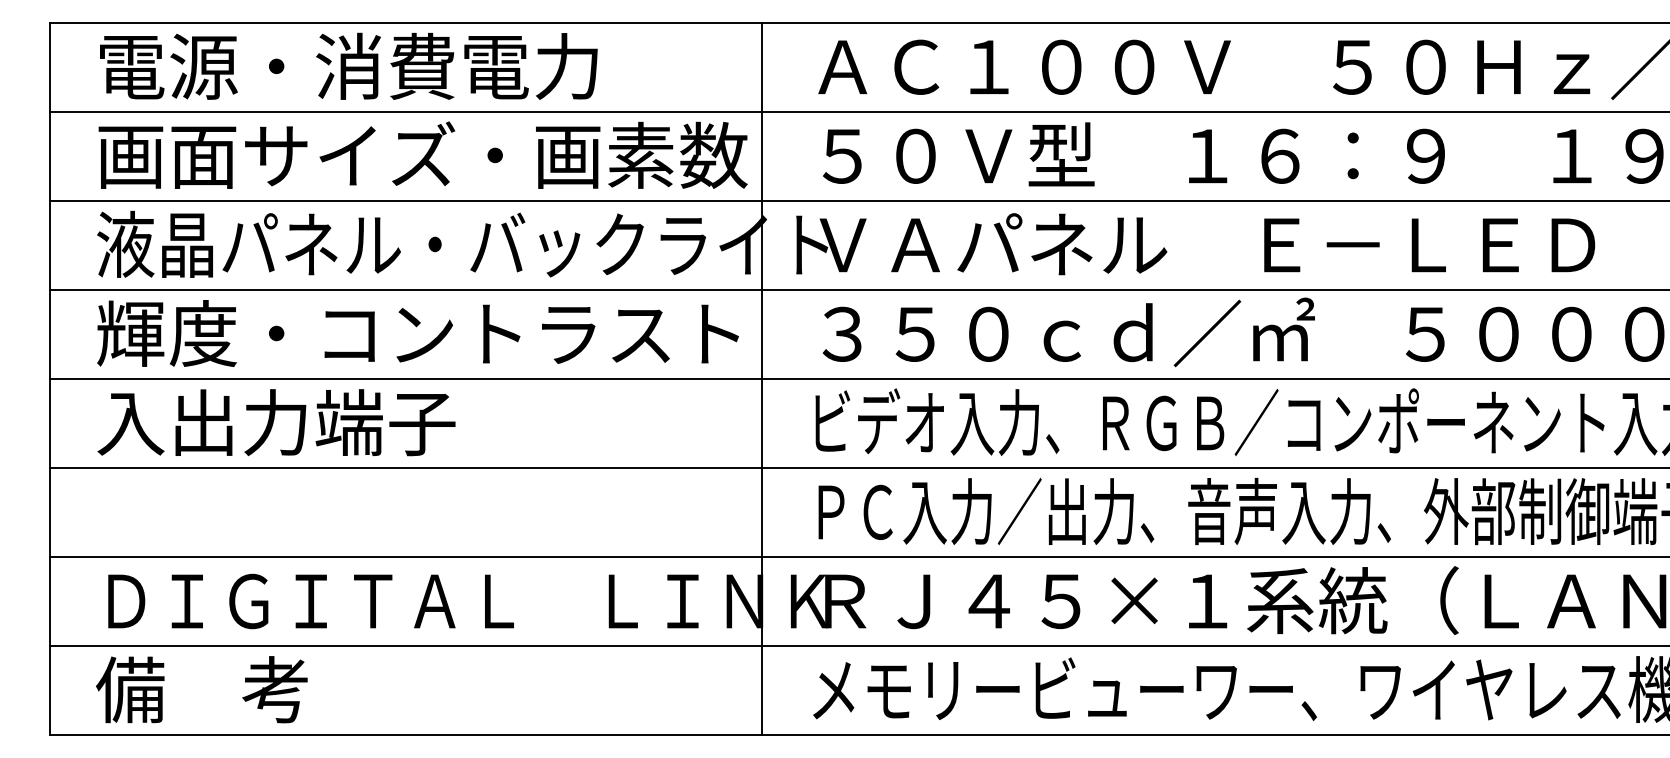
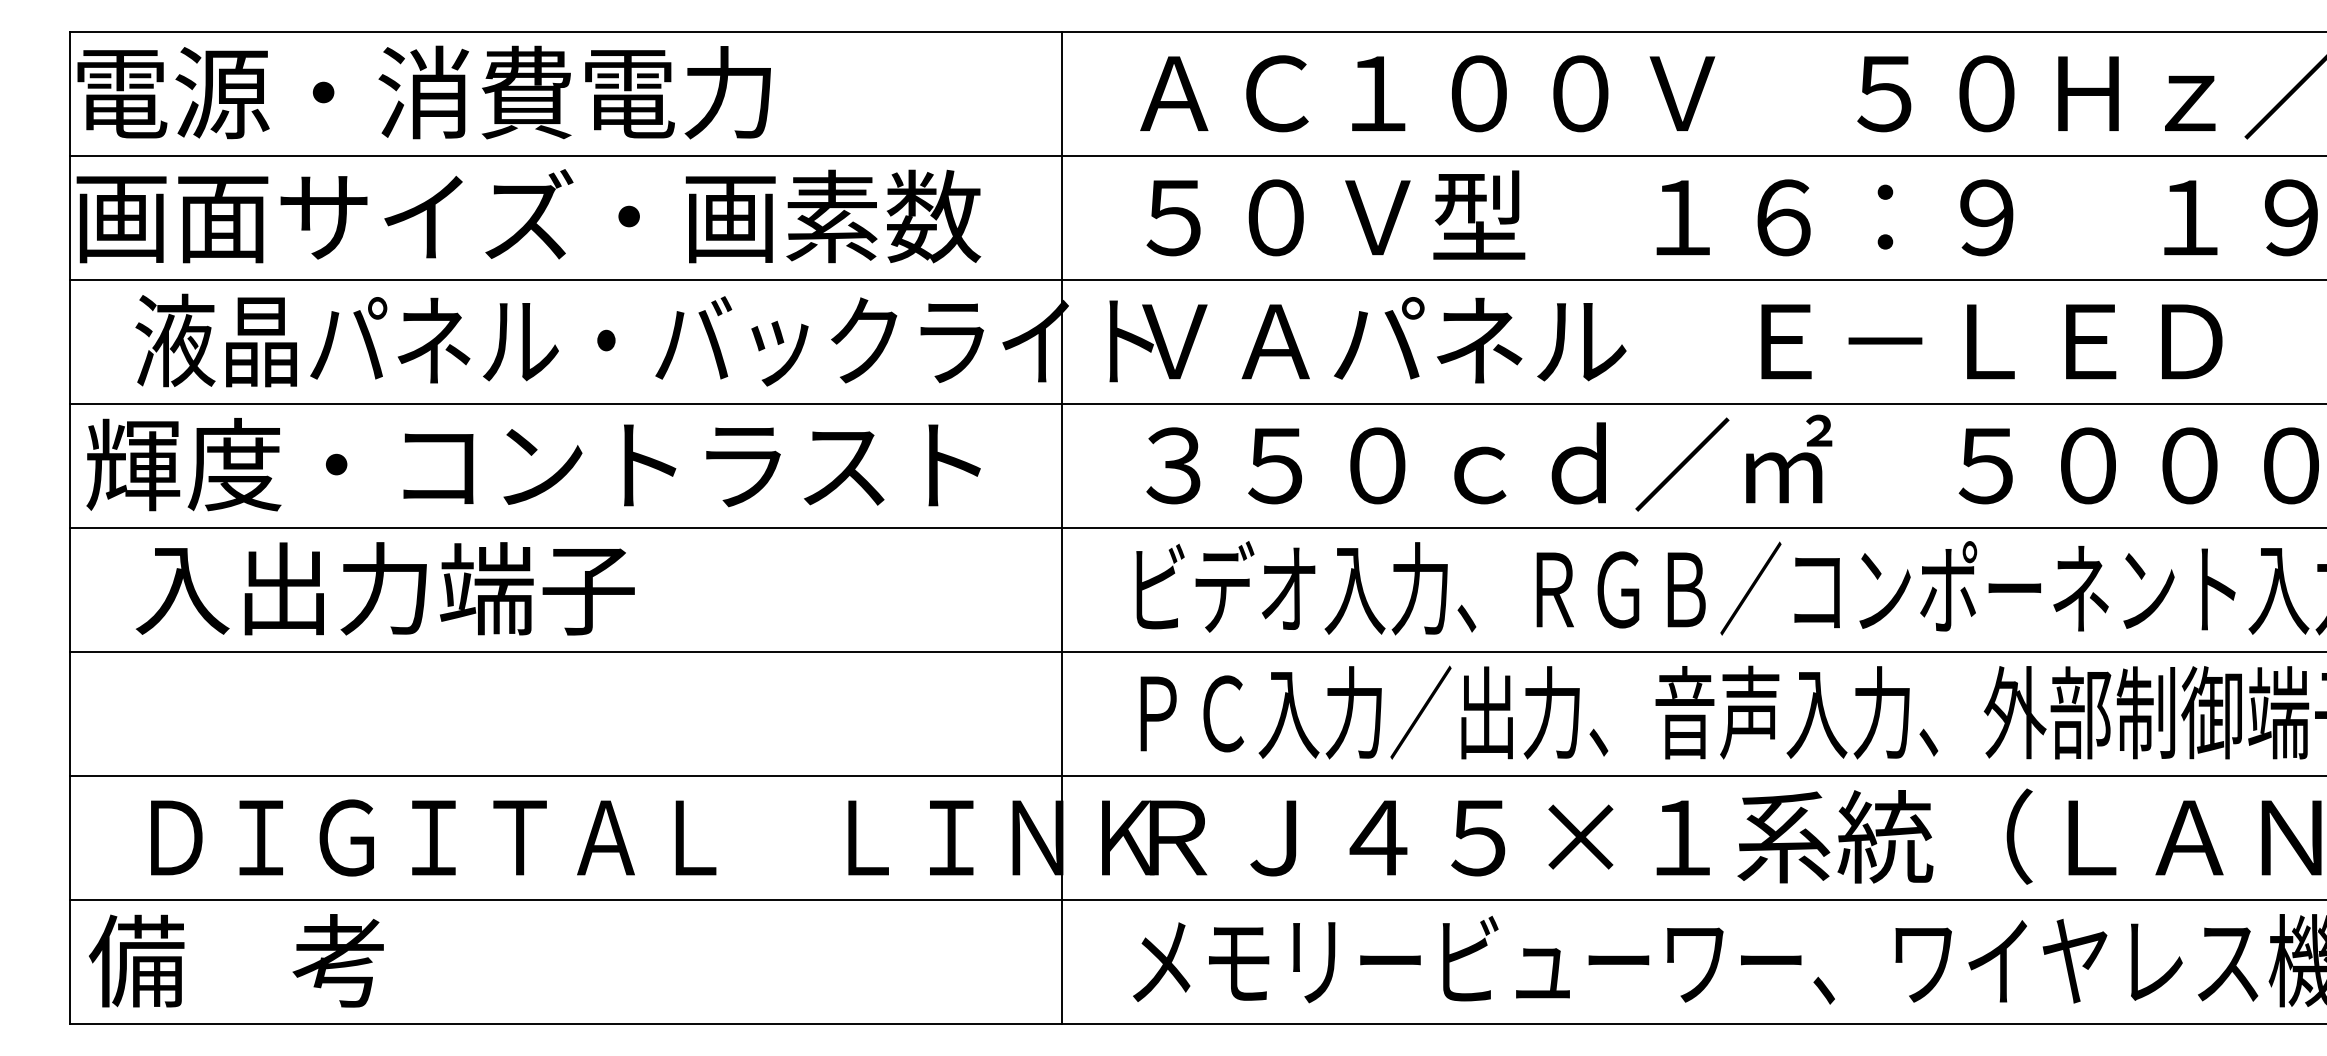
text: (348, 66) -> (423, 92), moved
text: (422, 155) -> (528, 216), moved
text: (417, 333) -> (533, 464), moved
text: (201, 689) -> (236, 960), moved

